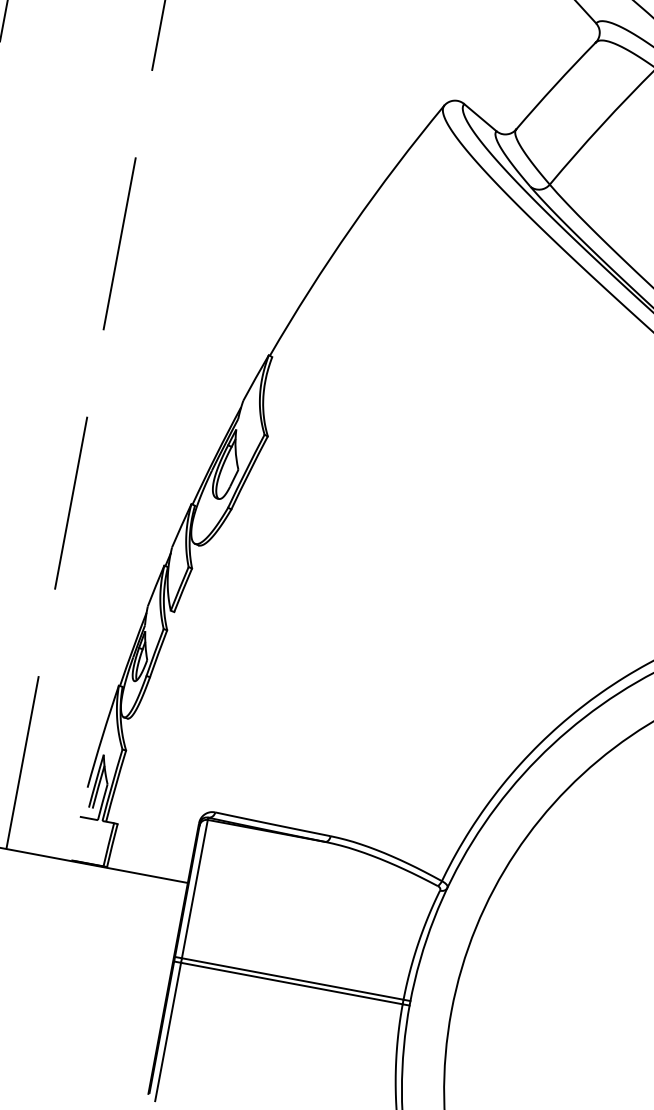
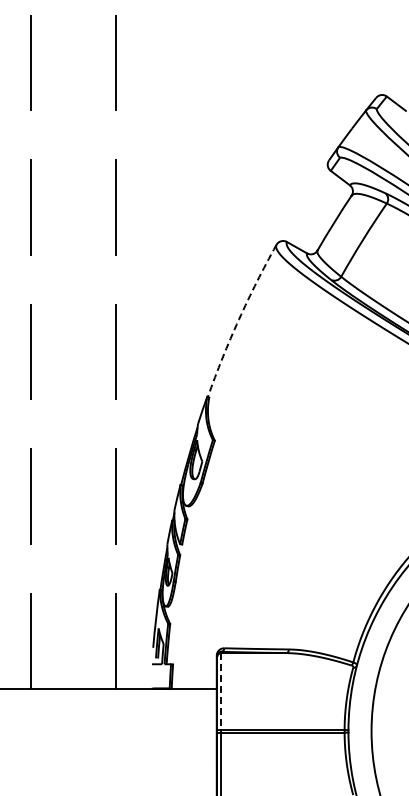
arc: (351, 226) -> (238, 319), solid -> dashed
line: (195, 889) -> (221, 691), solid -> dashed

